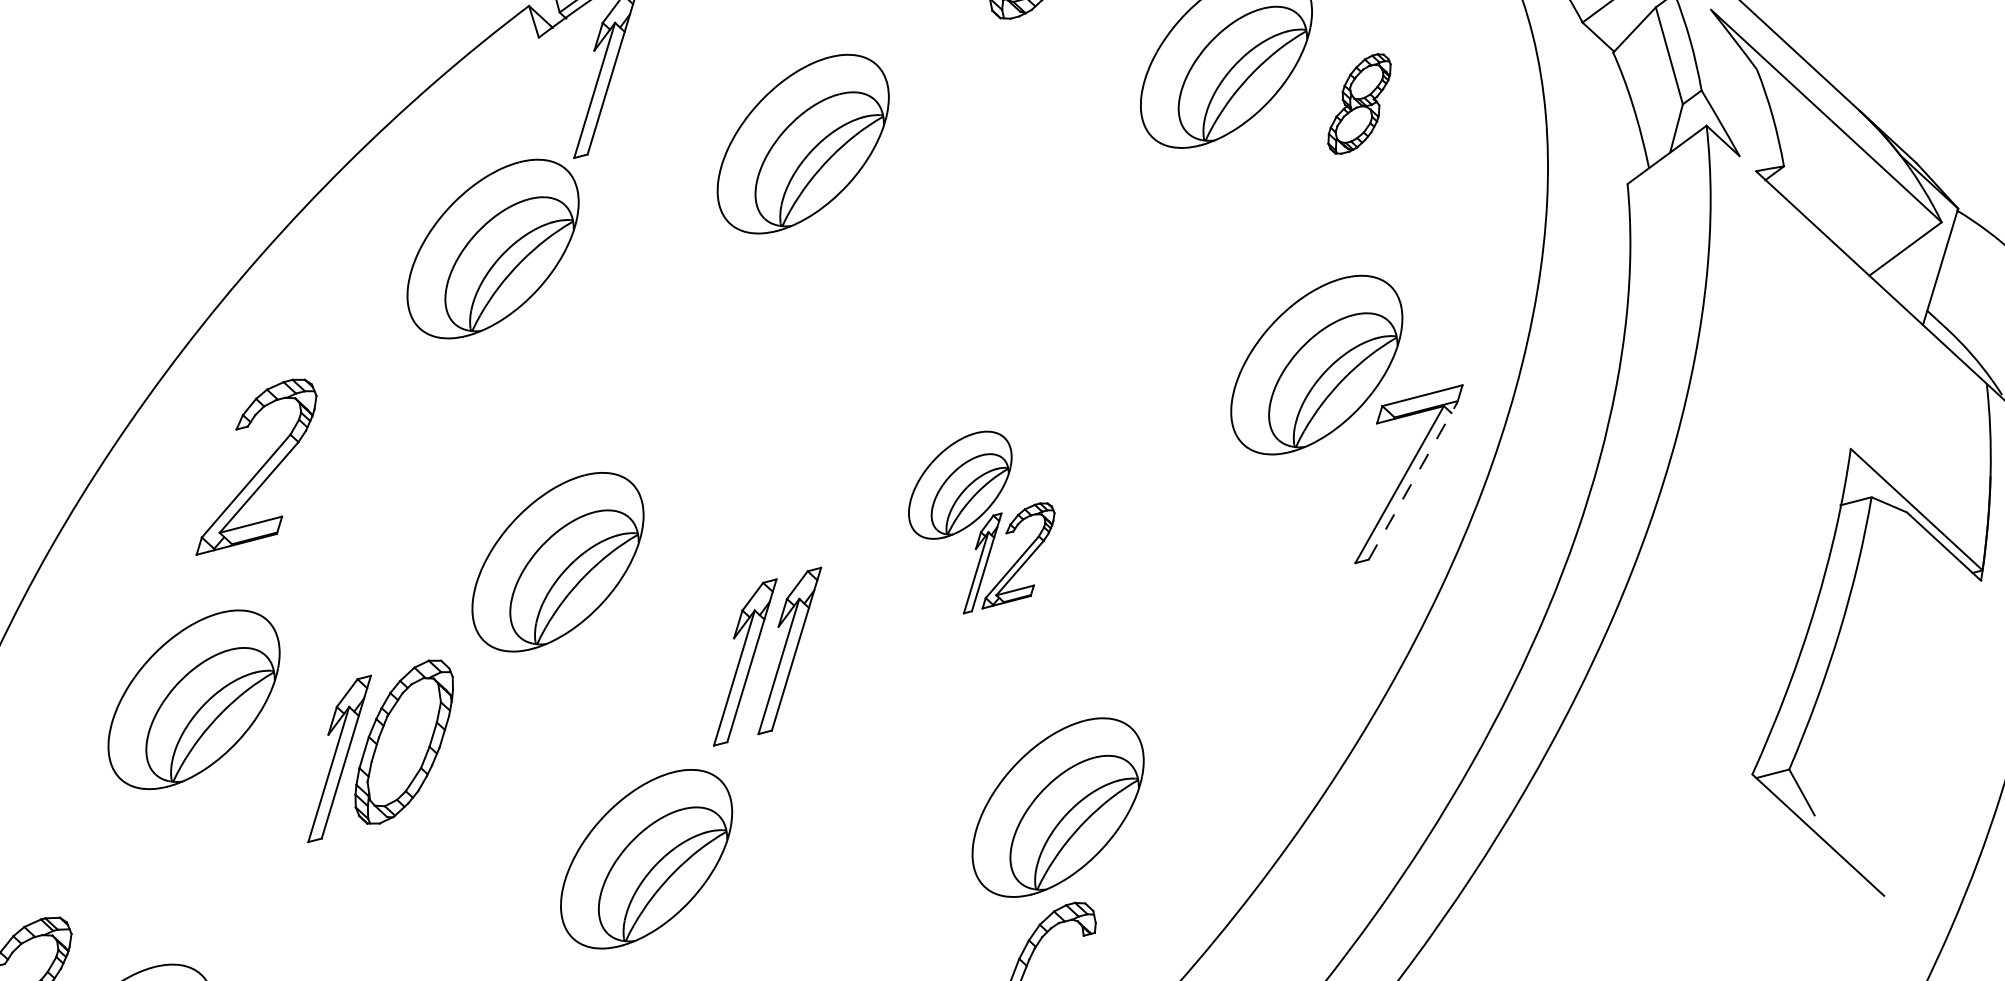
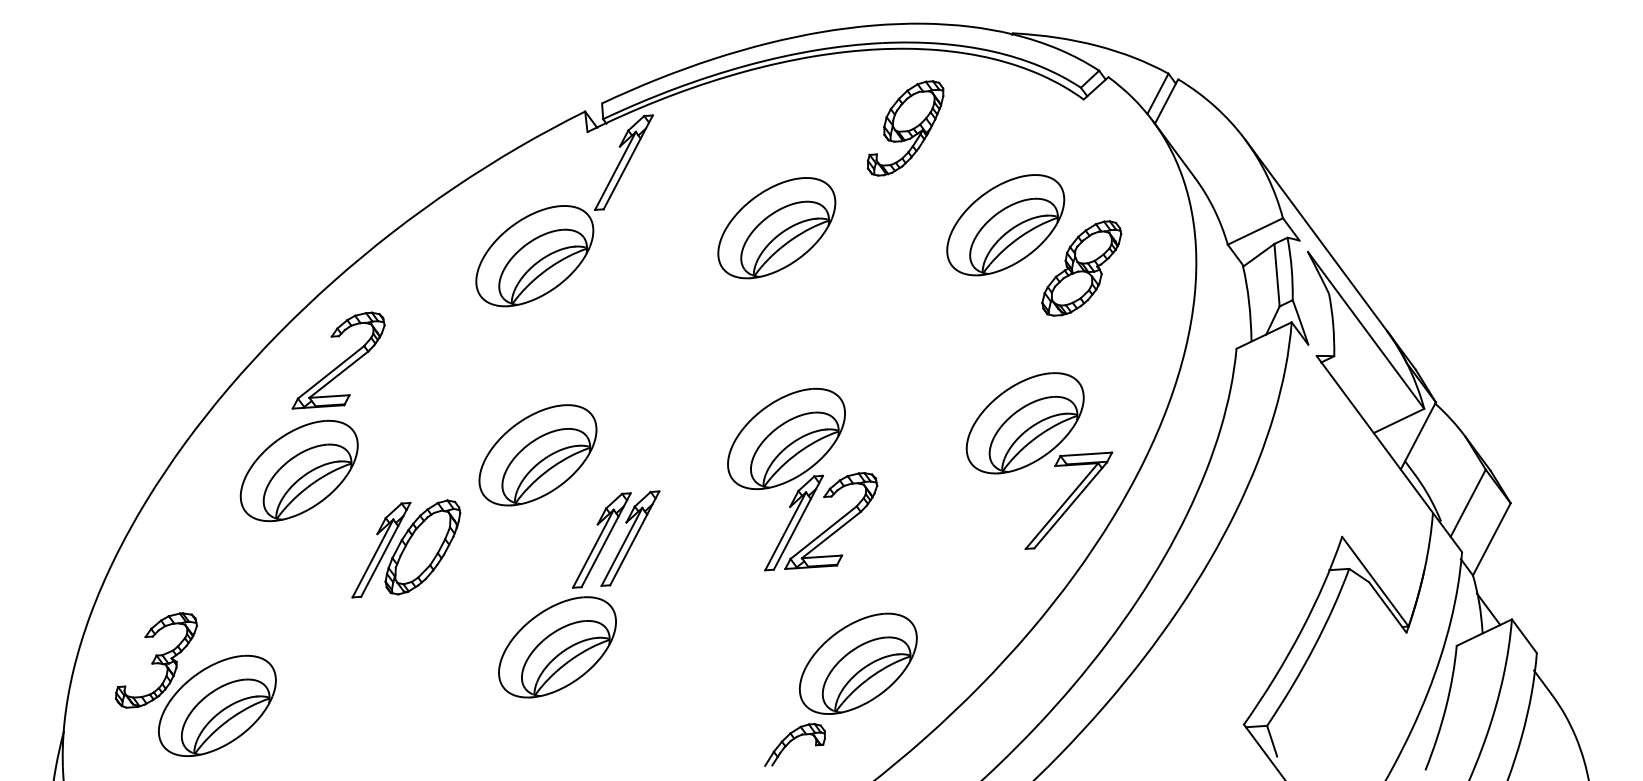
part: (1358, 104) -> (1081, 268), size x1.67
part: (802, 144) -> (776, 228), moved
part: (254, 465) -> (338, 360), moved
line: (1412, 481) -> (1070, 505), dashed -> solid
part: (982, 520) -> (802, 479), size x1.67
part: (778, 660) -> (622, 543), moved
part: (192, 700) -> (298, 471), moved
part: (1058, 807) -> (858, 663), moved

